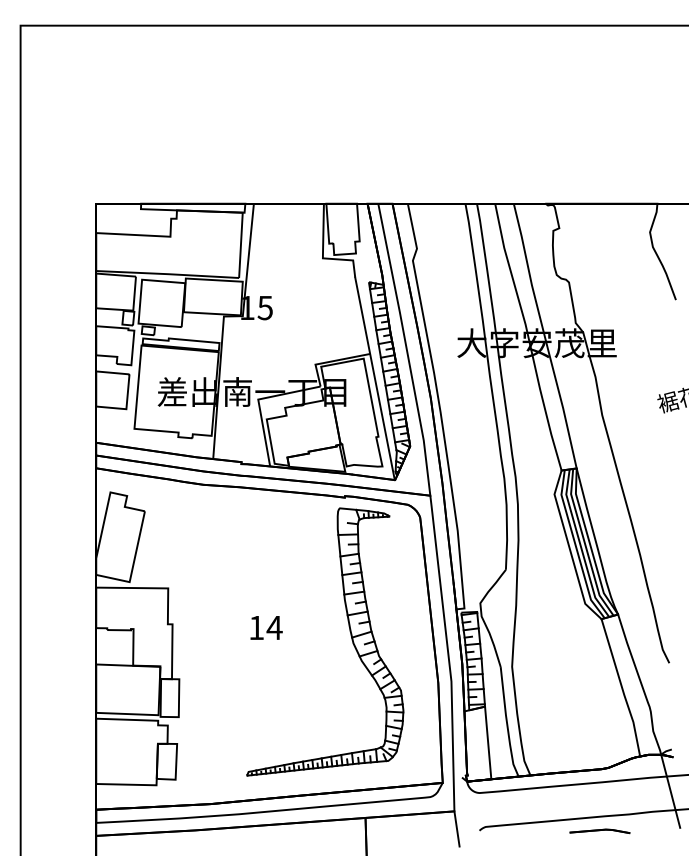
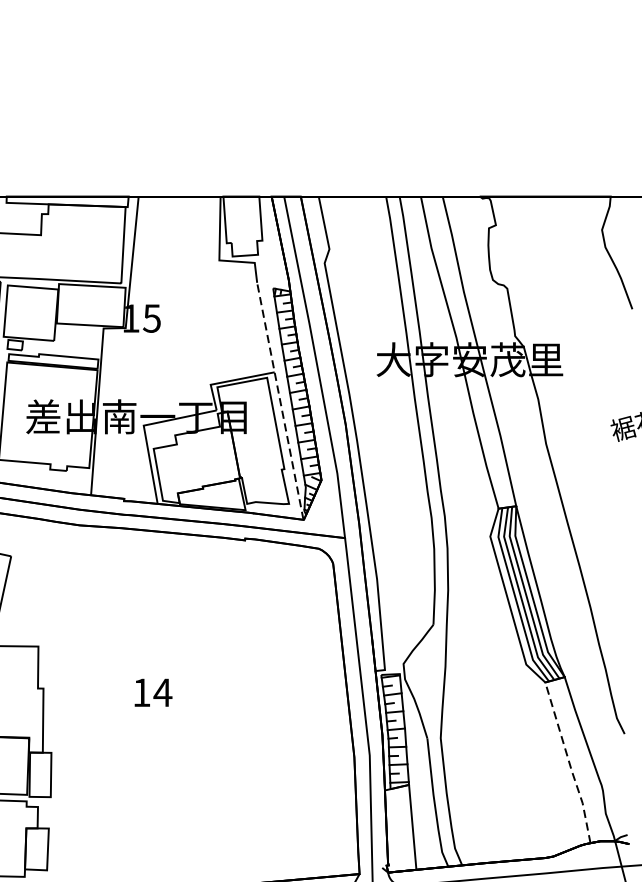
line: (374, 378) -> (279, 401), solid -> dashed
part: (350, 635) -> (251, 701), removed
line: (622, 688) -> (569, 763), solid -> dashed

